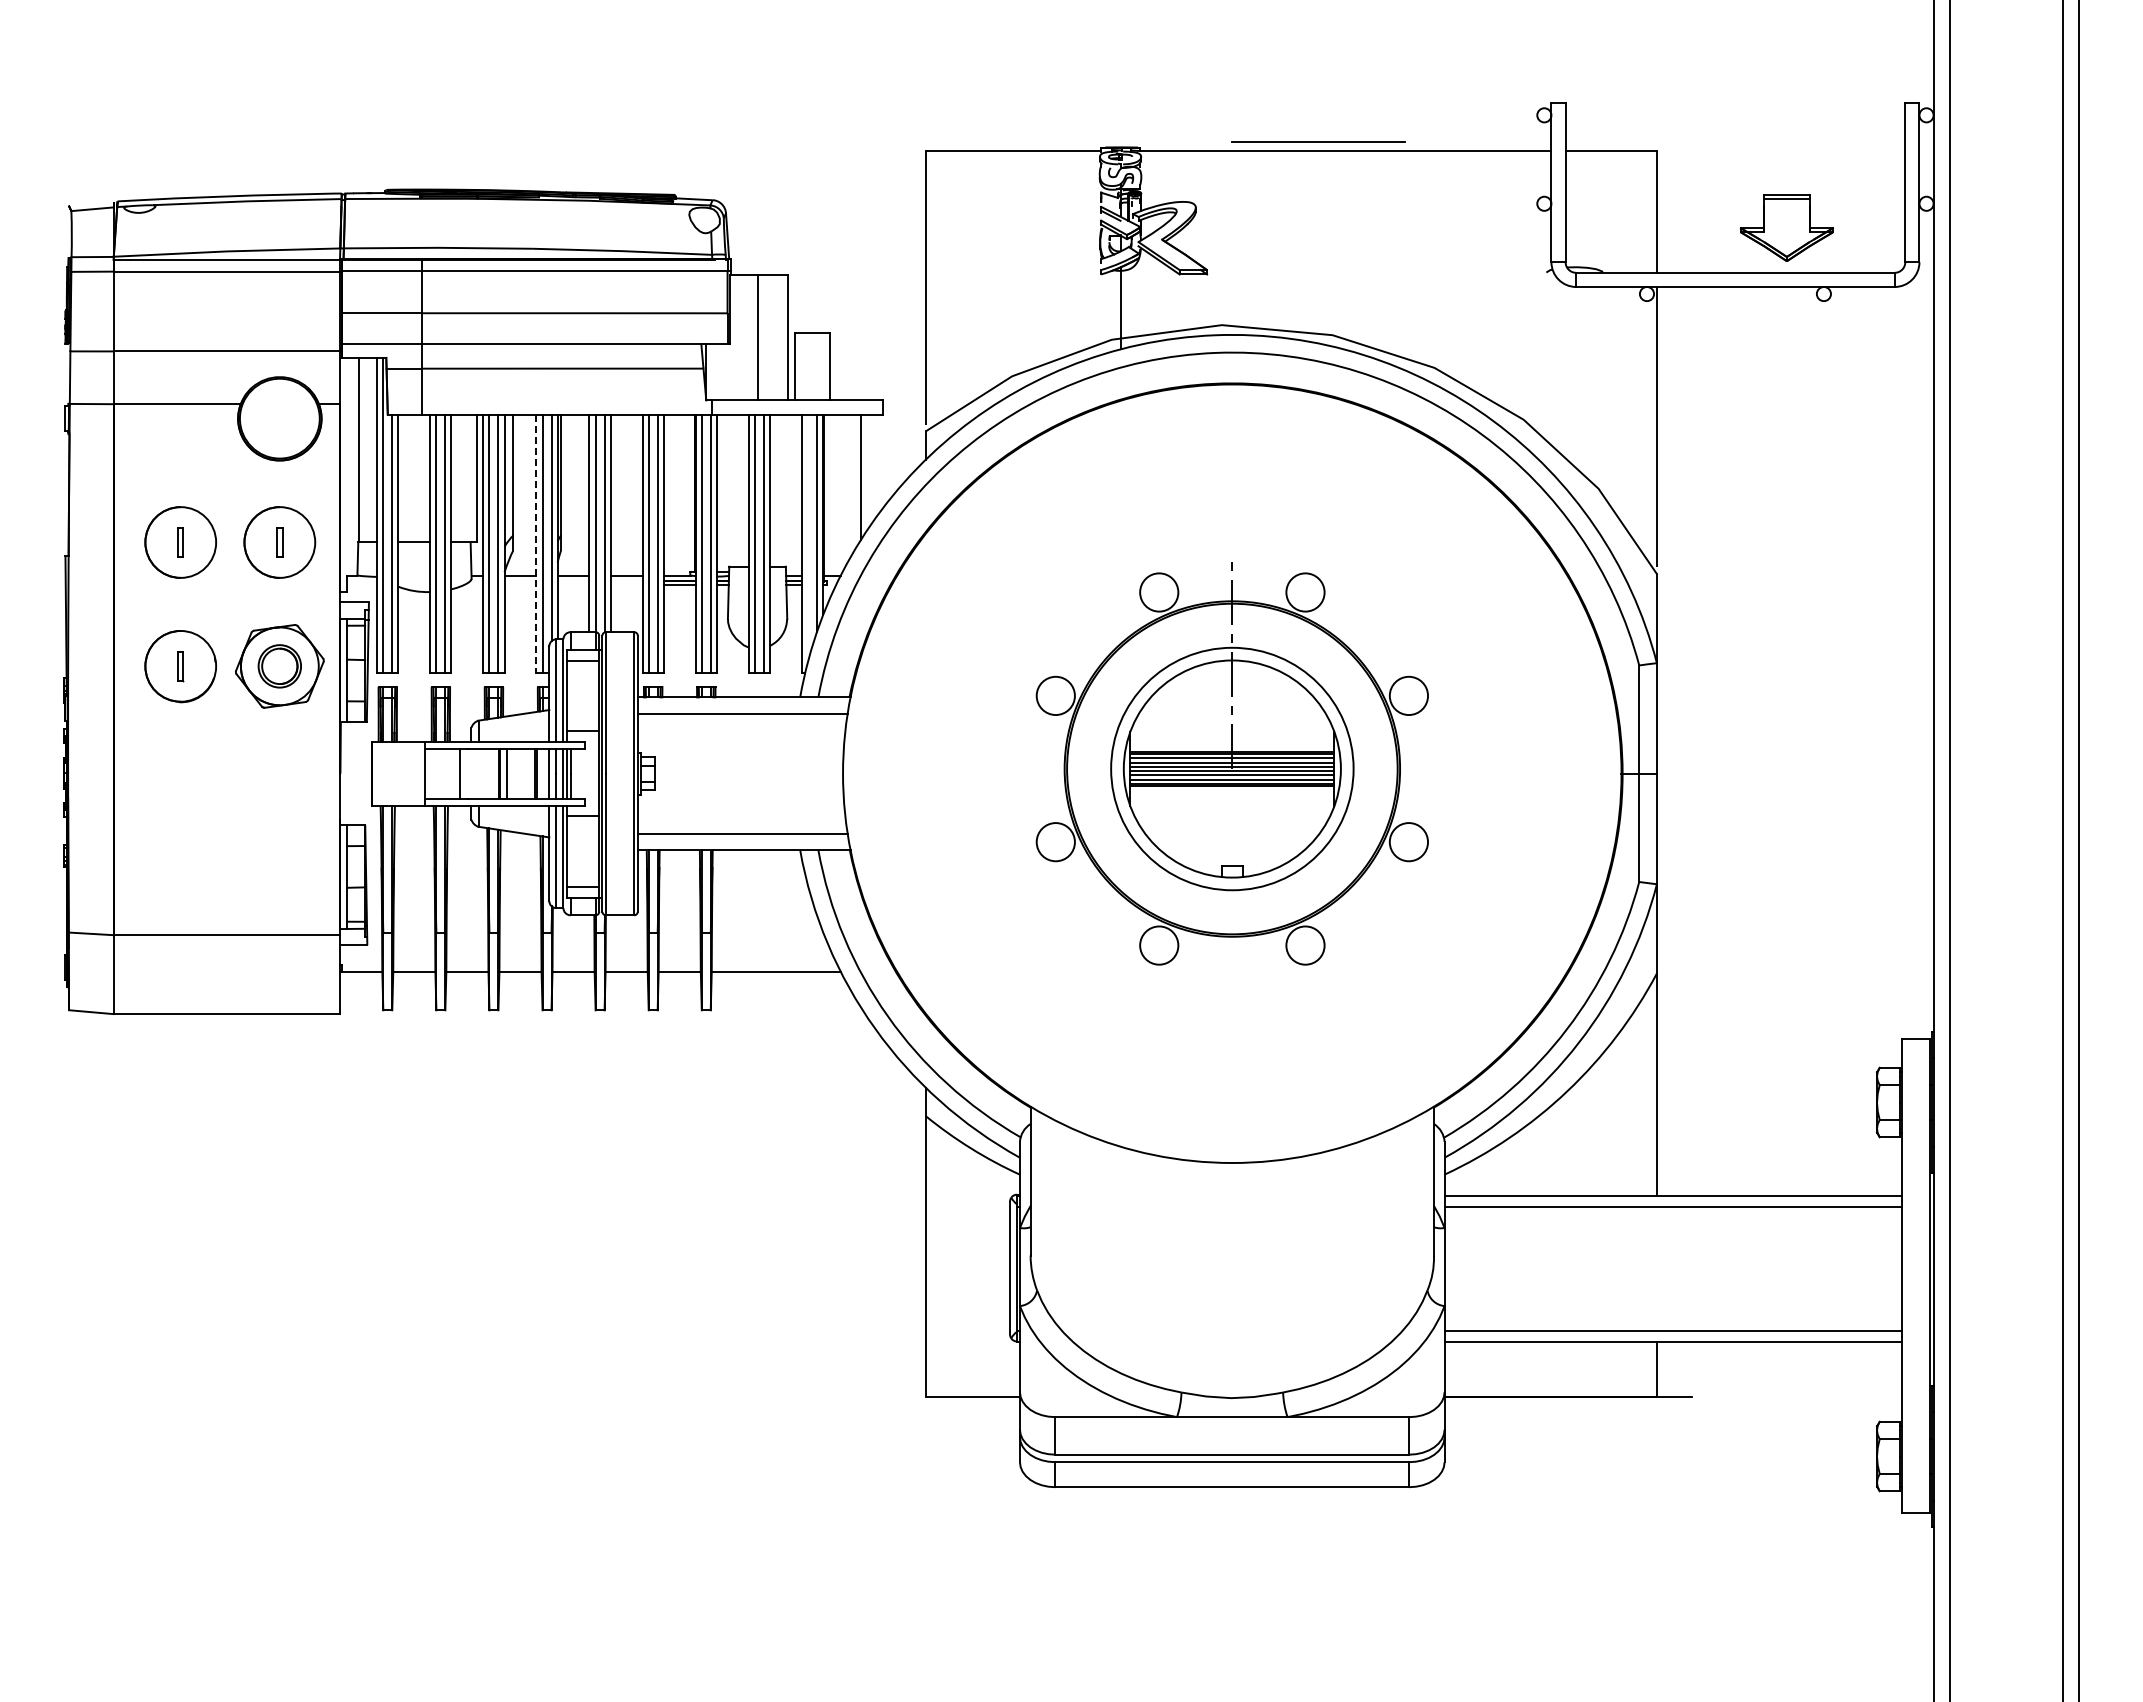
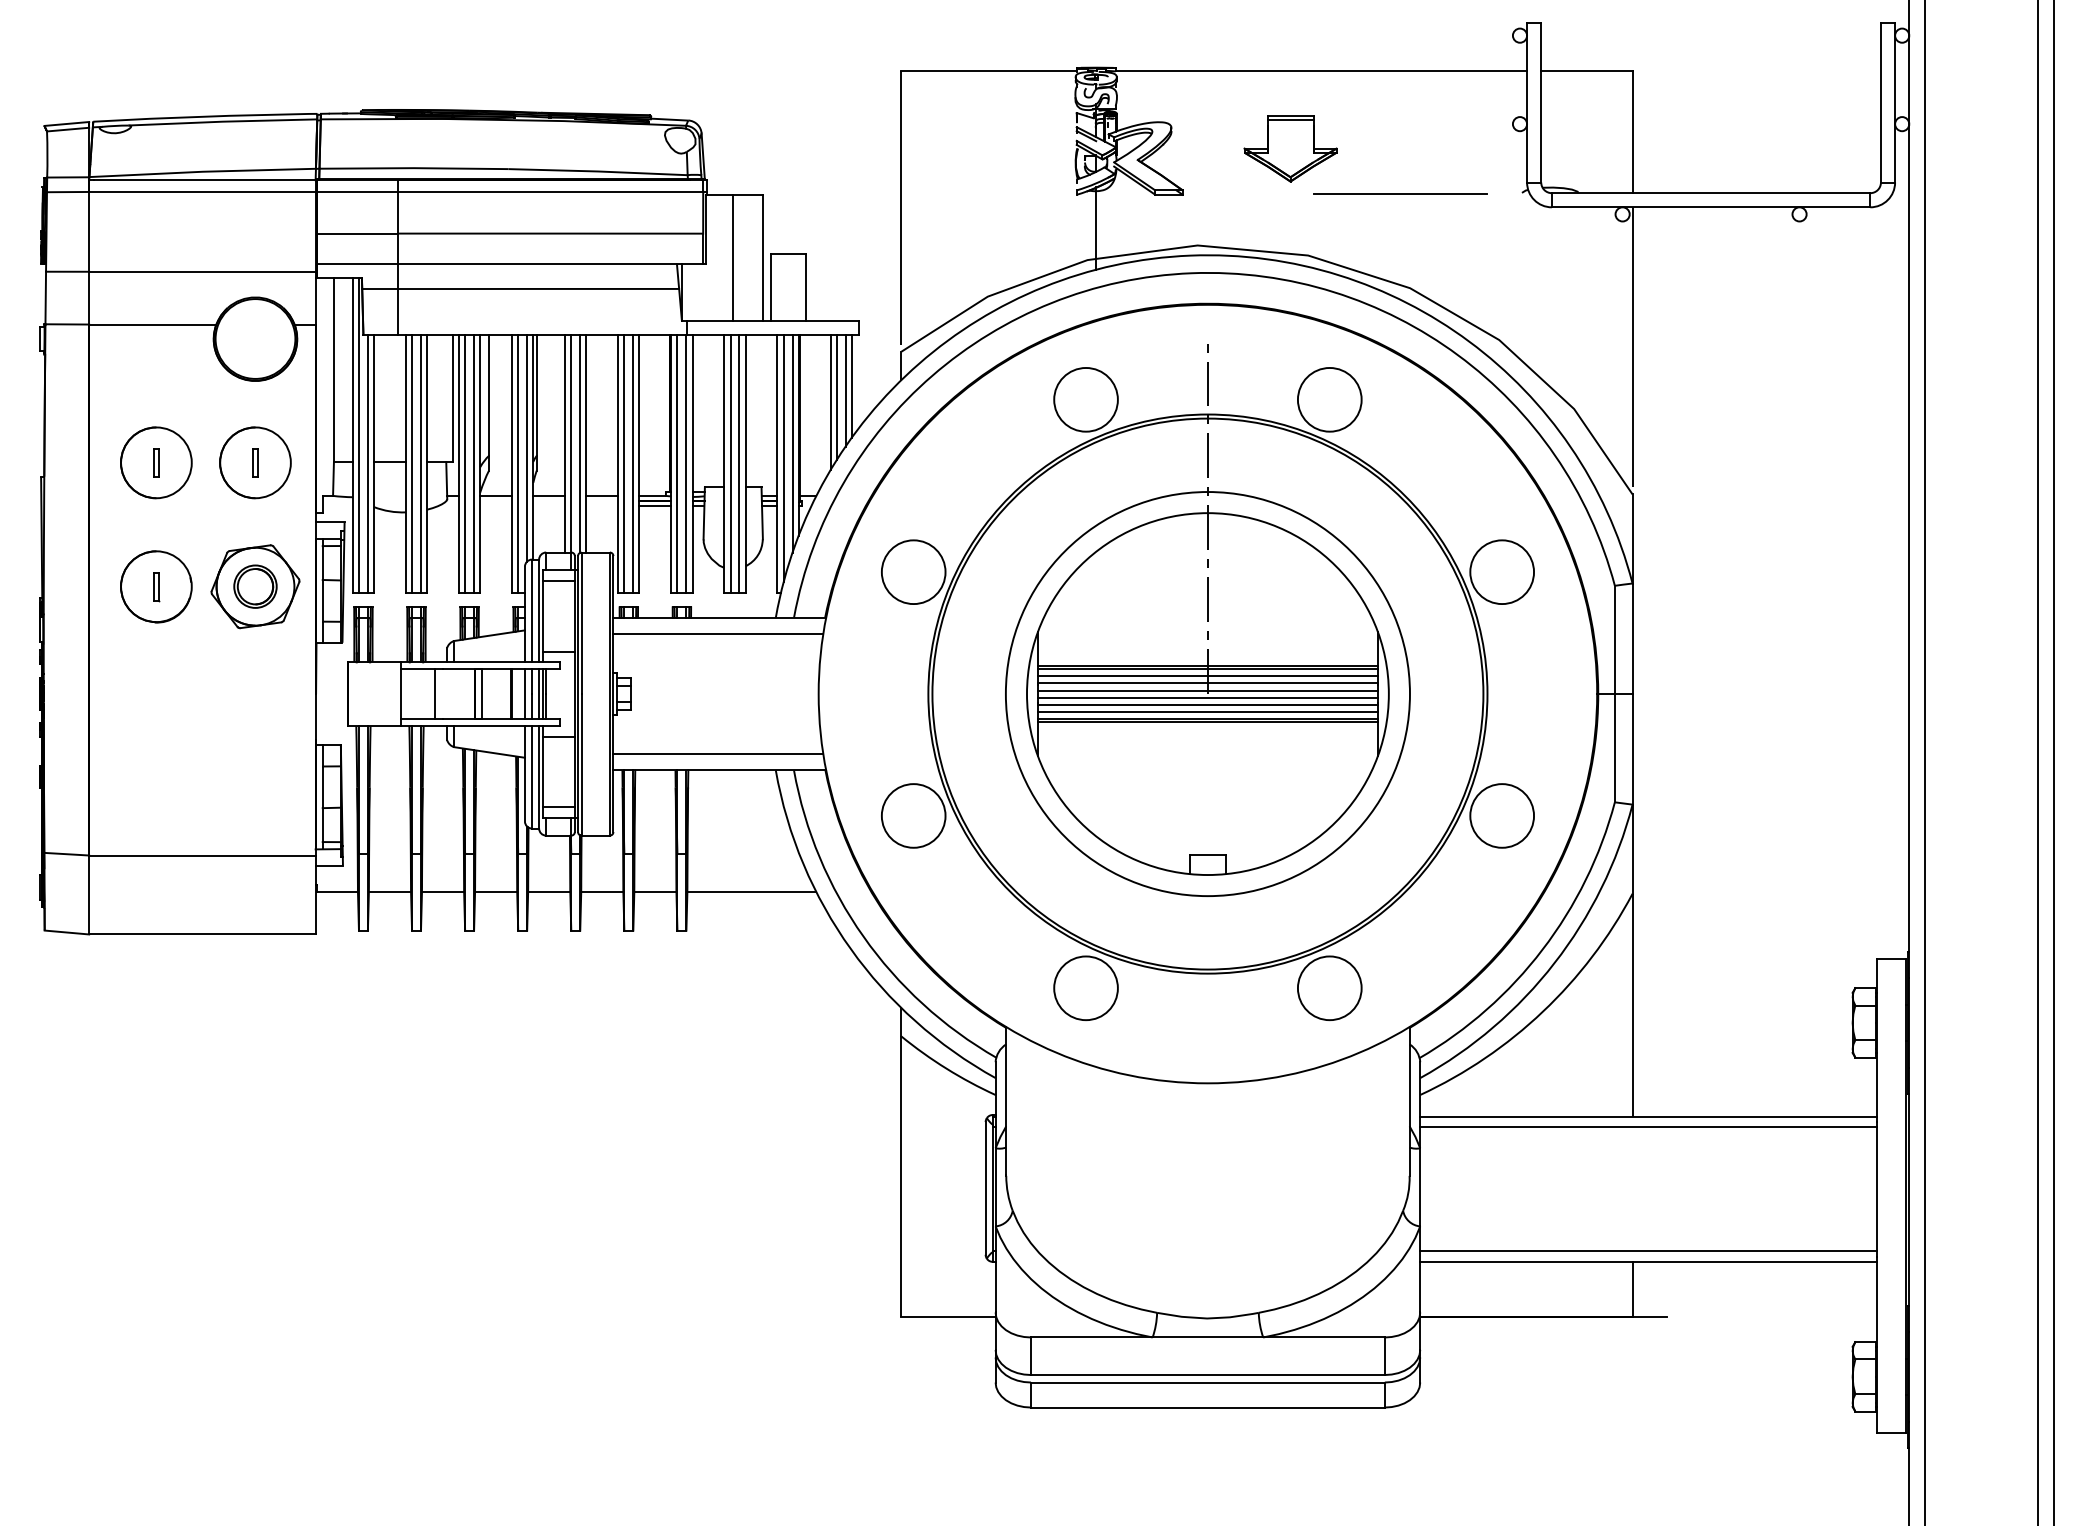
line: (1318, 141) -> (1400, 193), moved
line: (90, 203) -> (66, 123), added
part: (1786, 227) -> (1290, 147), moved
line: (876, 465) -> (852, 385), added
line: (870, 470) -> (846, 390), added
line: (854, 481) -> (830, 401), added
line: (807, 538) -> (783, 458), added
line: (536, 544) -> (512, 464), dashed -> solid
part: (1232, 761) -> (1208, 681), size x1.67

